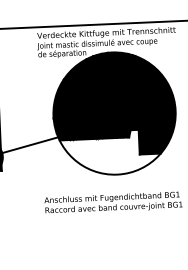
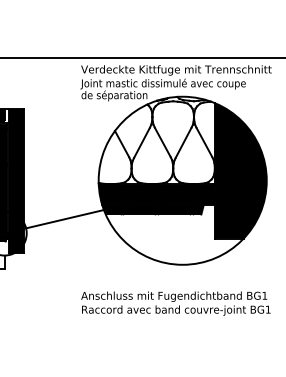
fill: (94, 85) -> (156, 140), removed

